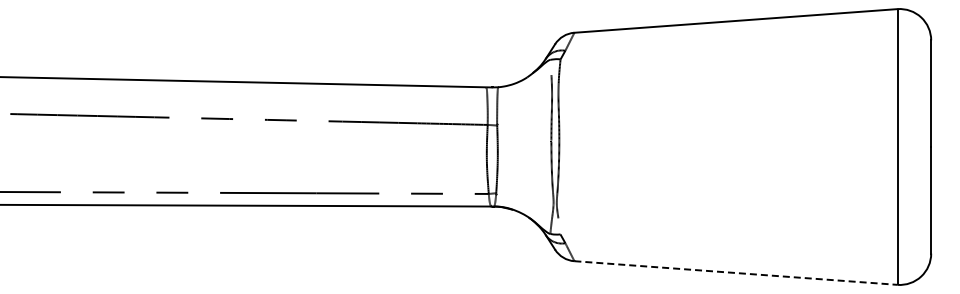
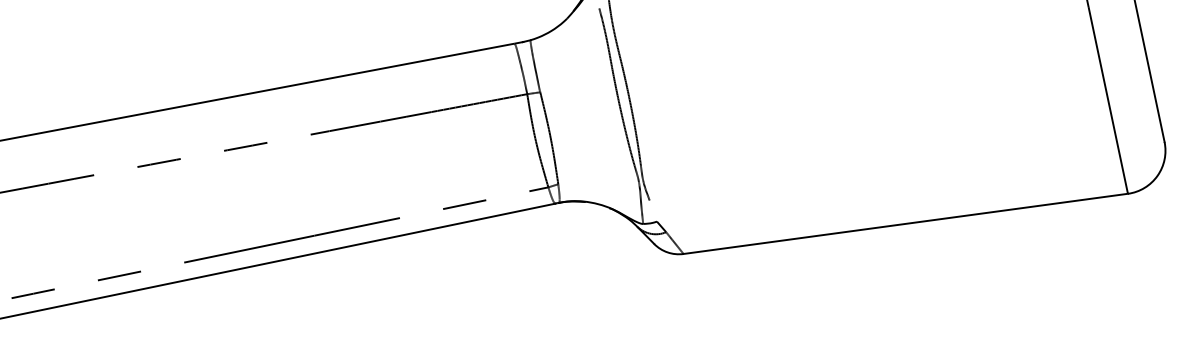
line: (736, 273) -> (906, 224), dashed -> solid

